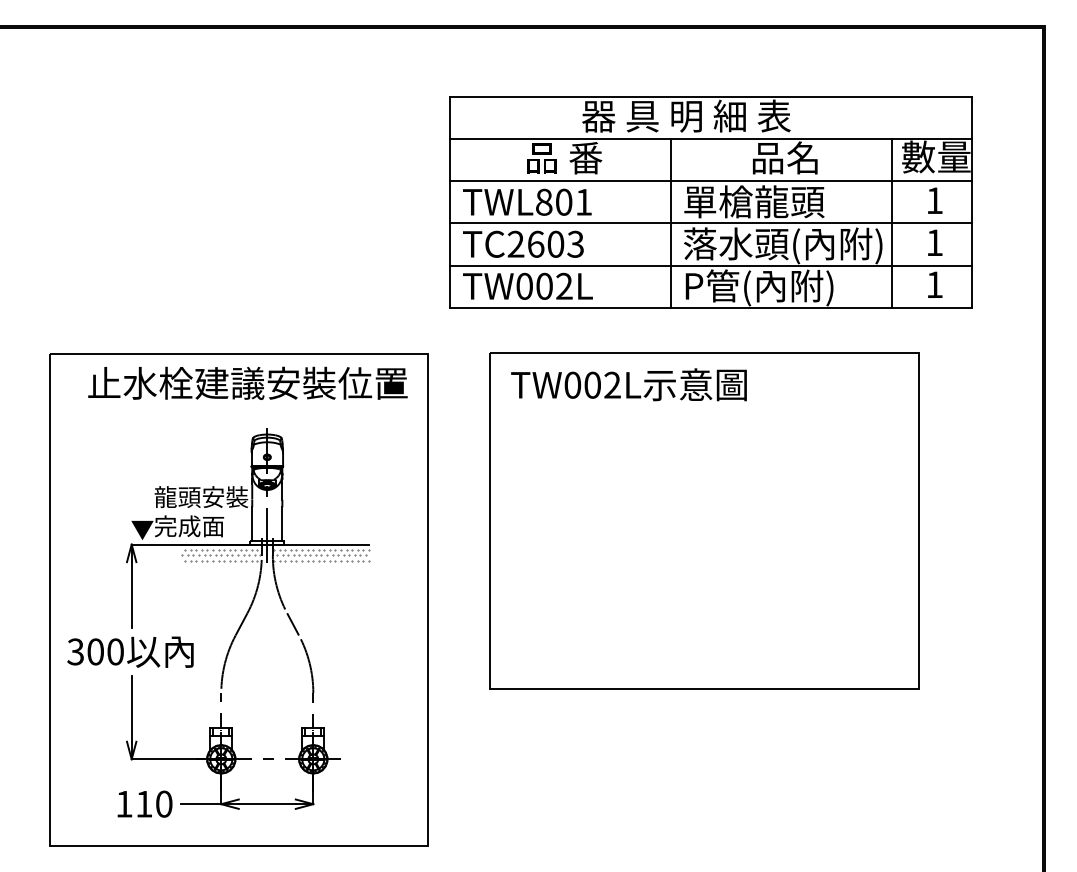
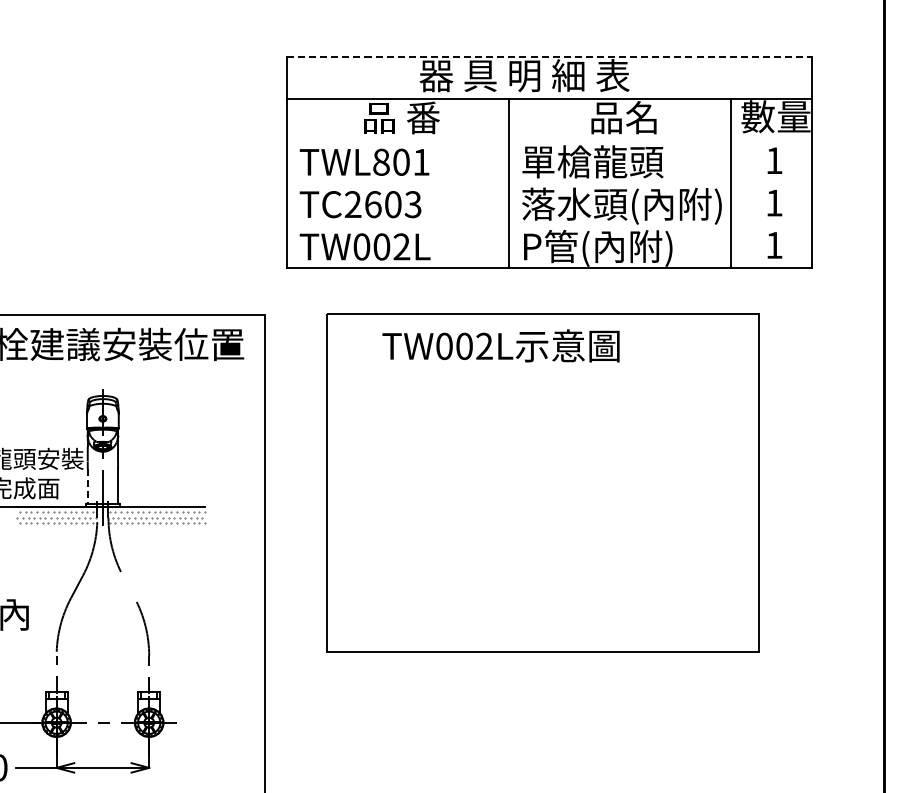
line: (711, 97) -> (549, 56), solid -> dashed
line: (711, 181) -> (549, 141), removed
line: (711, 223) -> (549, 183), removed
line: (711, 265) -> (549, 225), removed
text: (628, 384) -> (500, 345), moved
line: (252, 524) -> (88, 486), solid -> dashed
line: (292, 624) -> (128, 587), removed

